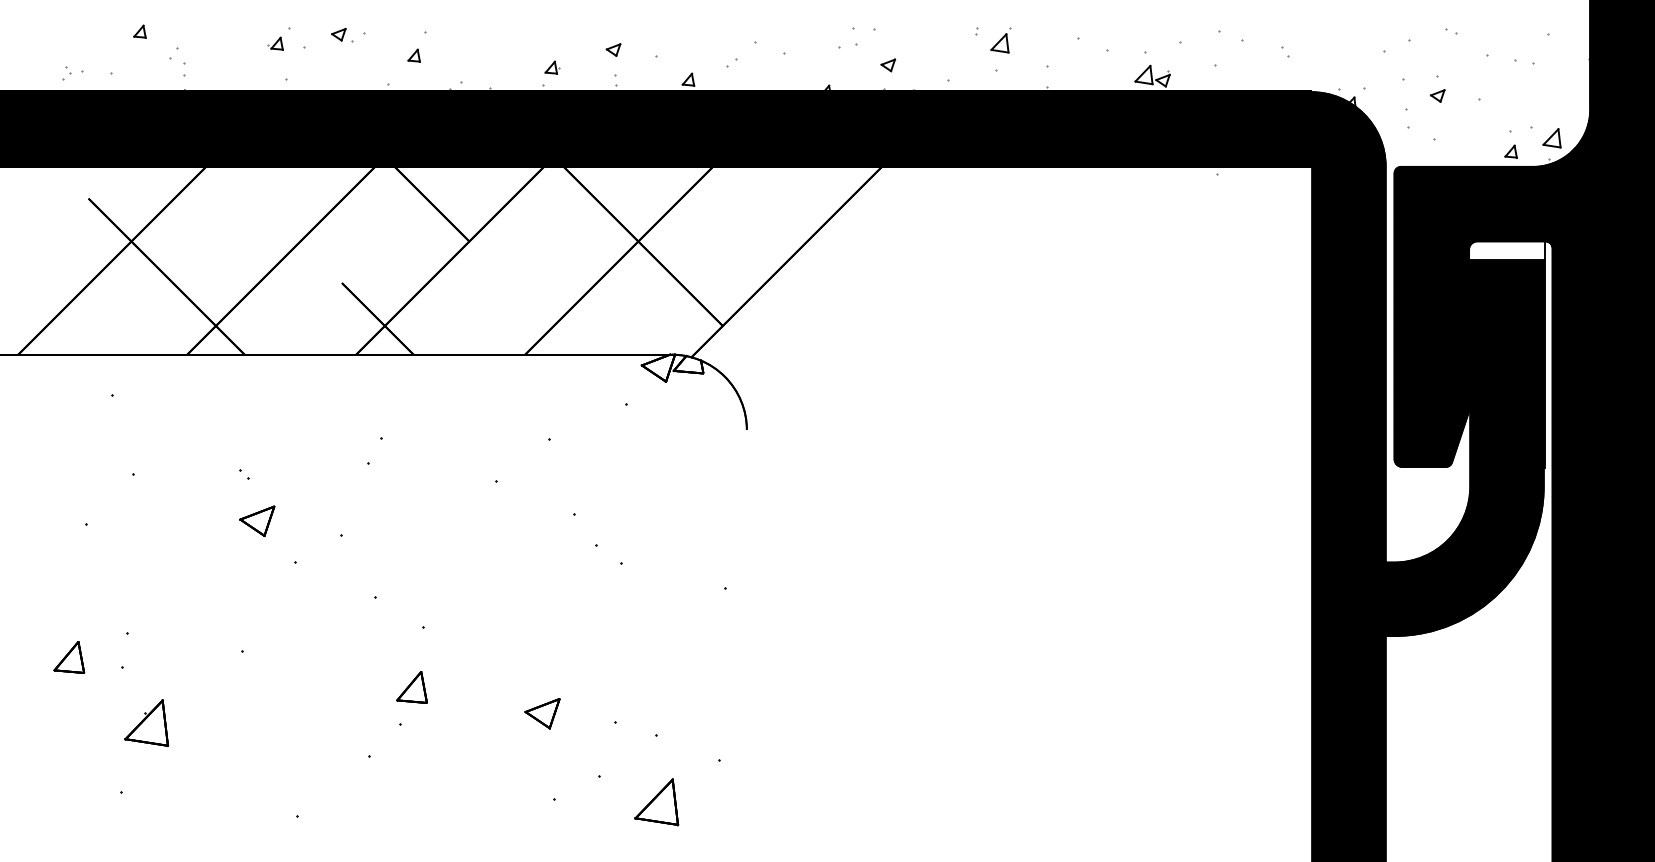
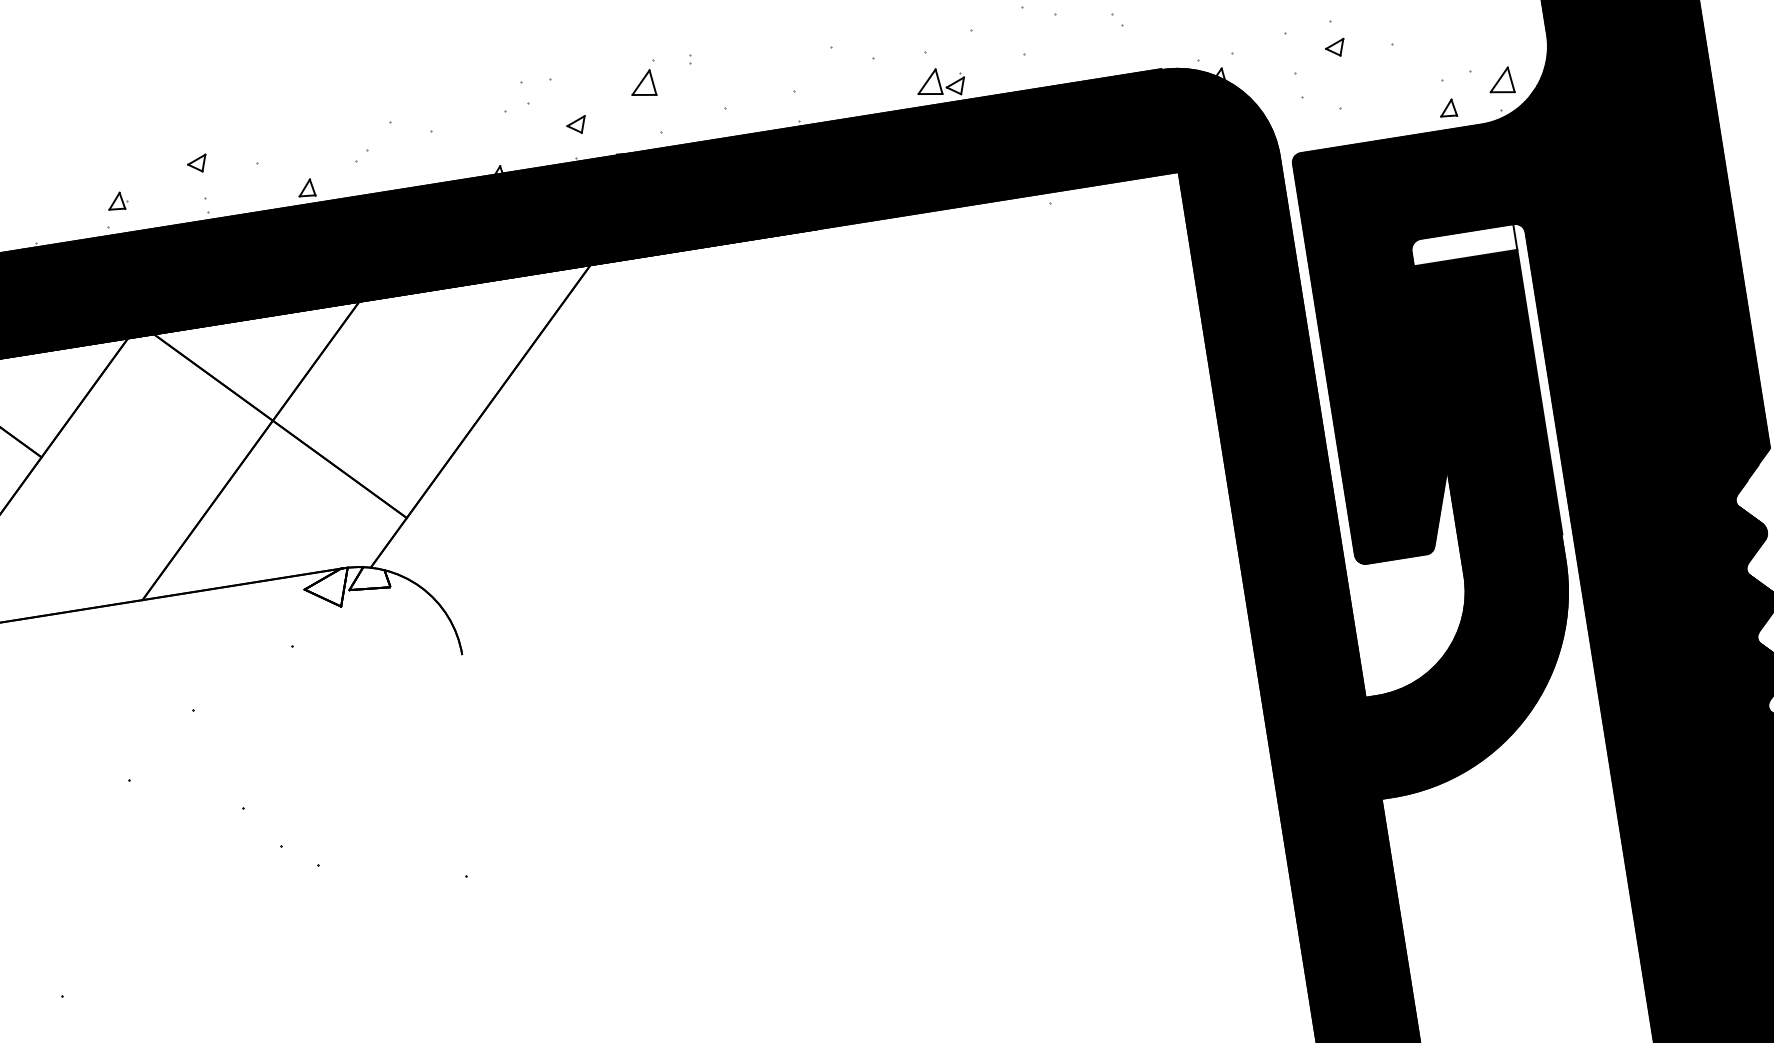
part: (1000, 40) -> (642, 80), moved

